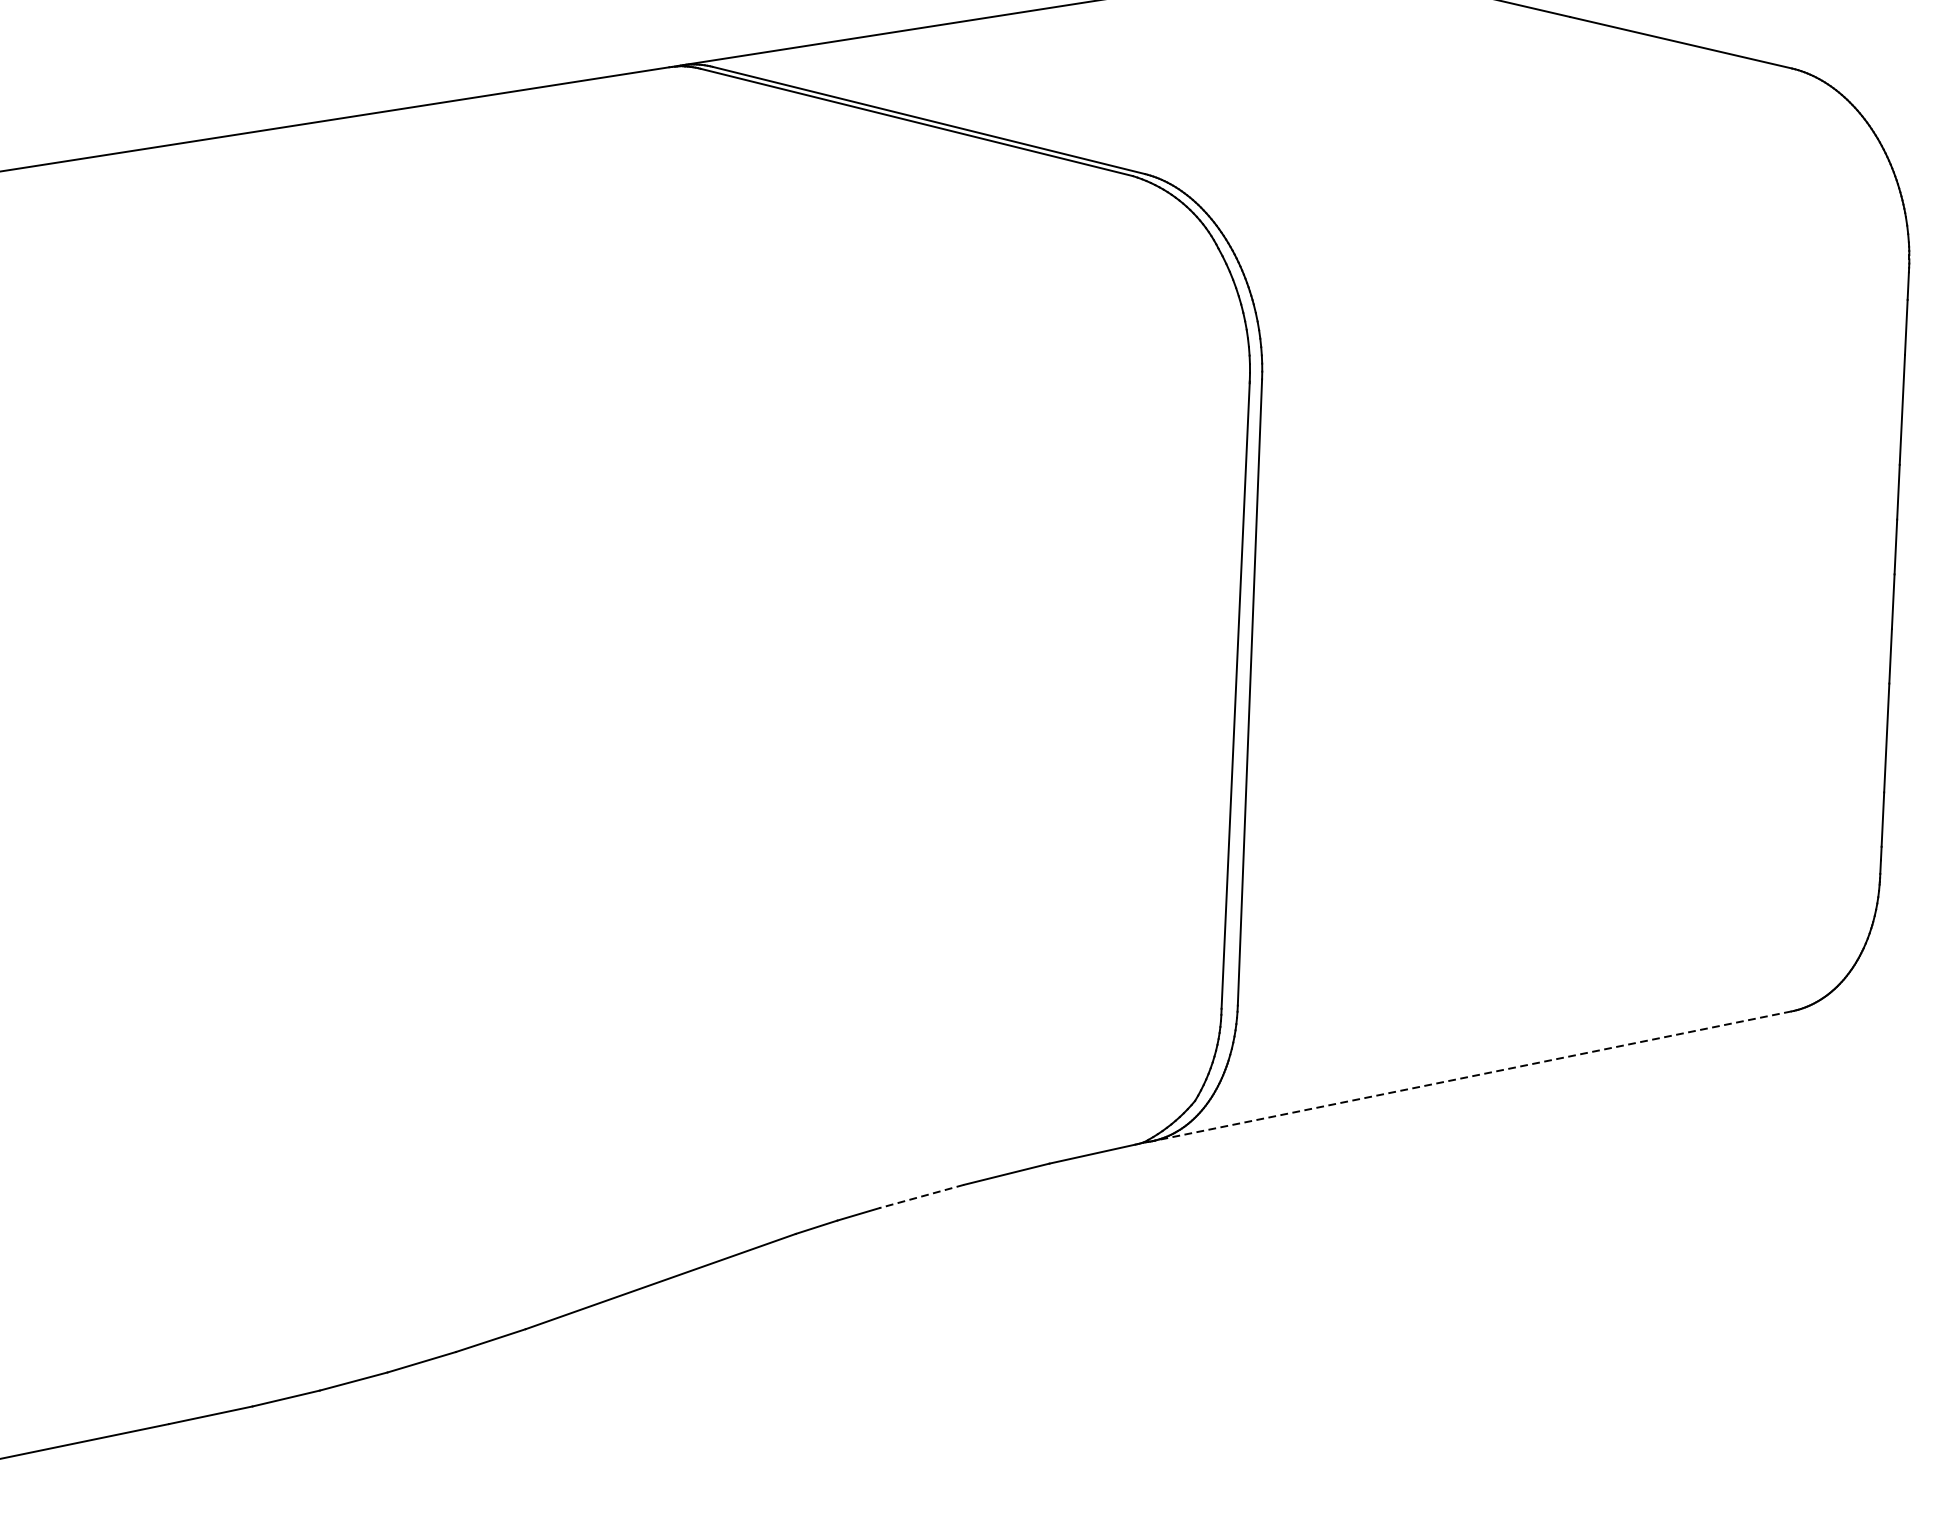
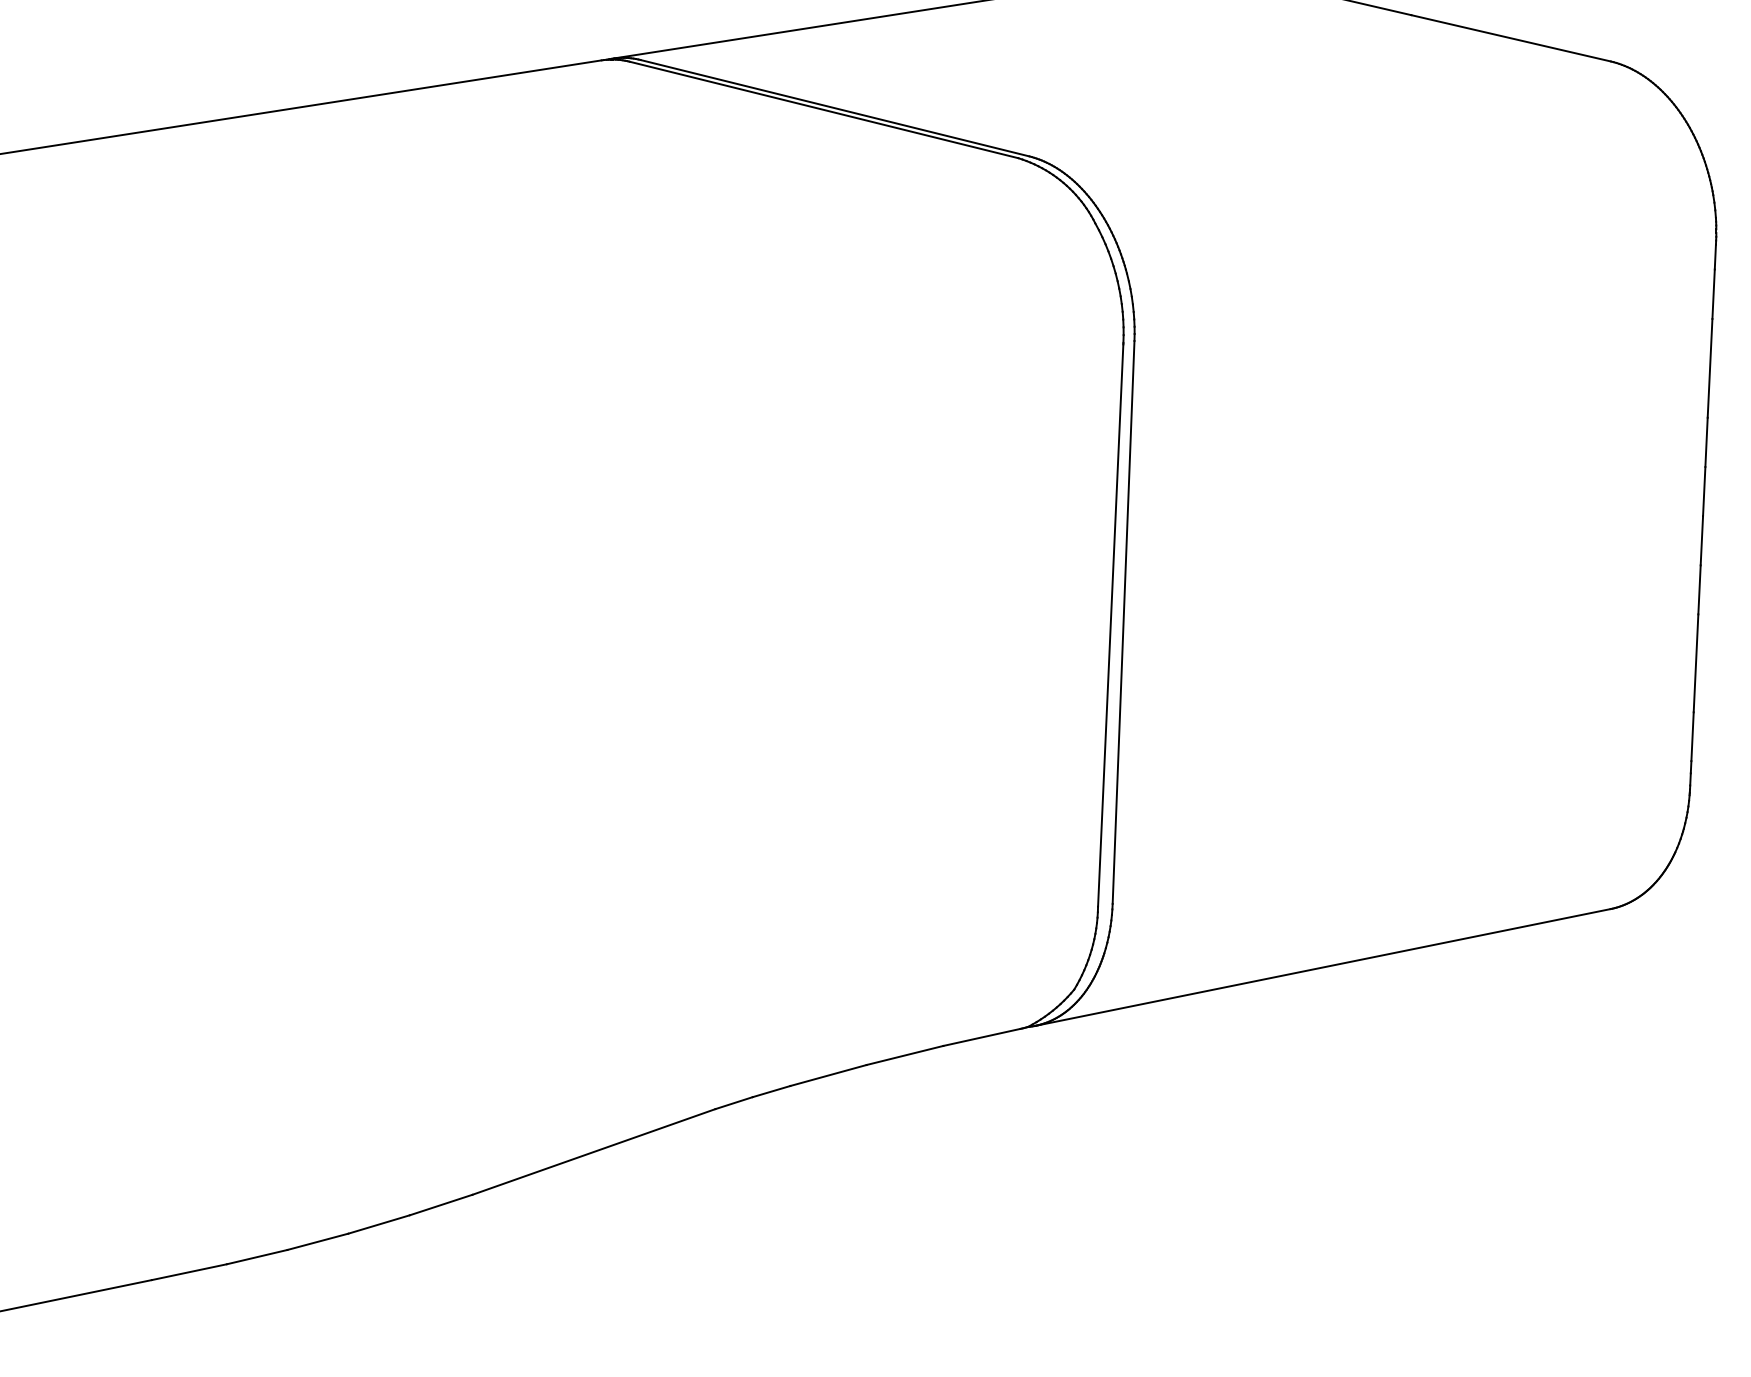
line: (1471, 1076) -> (1322, 967), dashed -> solid
line: (921, 1196) -> (828, 1075), dashed -> solid

